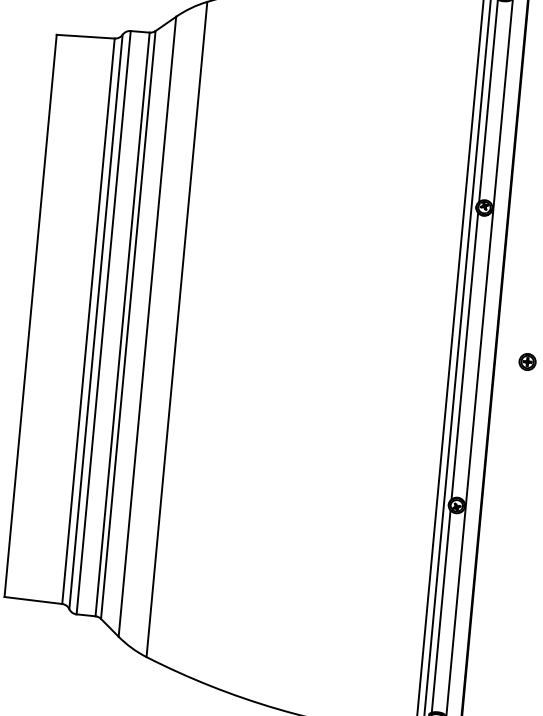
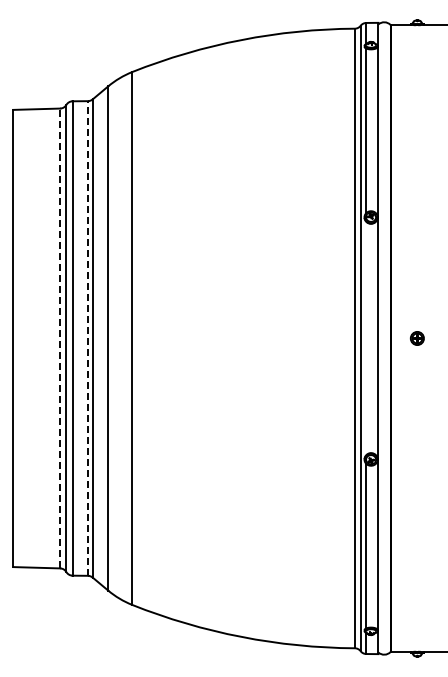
line: (88, 321) -> (60, 338), solid -> dashed
line: (123, 324) -> (88, 338), solid -> dashed
line: (465, 356) -> (366, 338), removed

